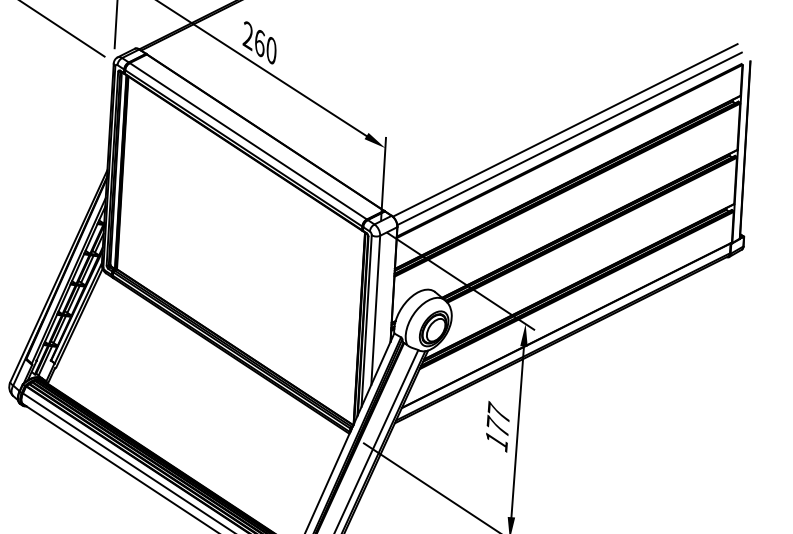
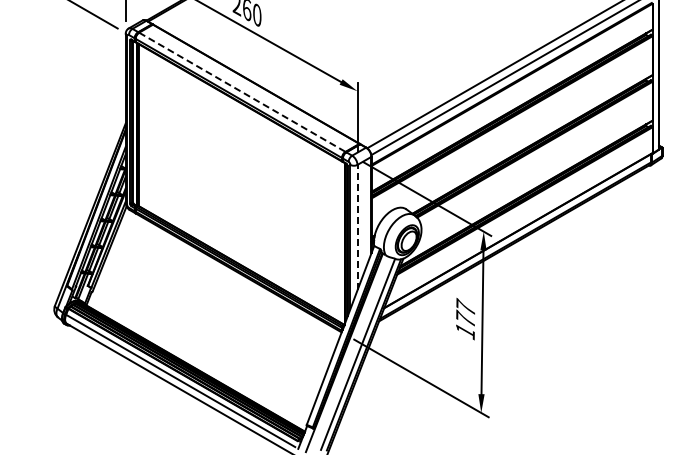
line: (248, 141) -> (242, 92), solid -> dashed
line: (375, 310) -> (357, 227), solid -> dashed

